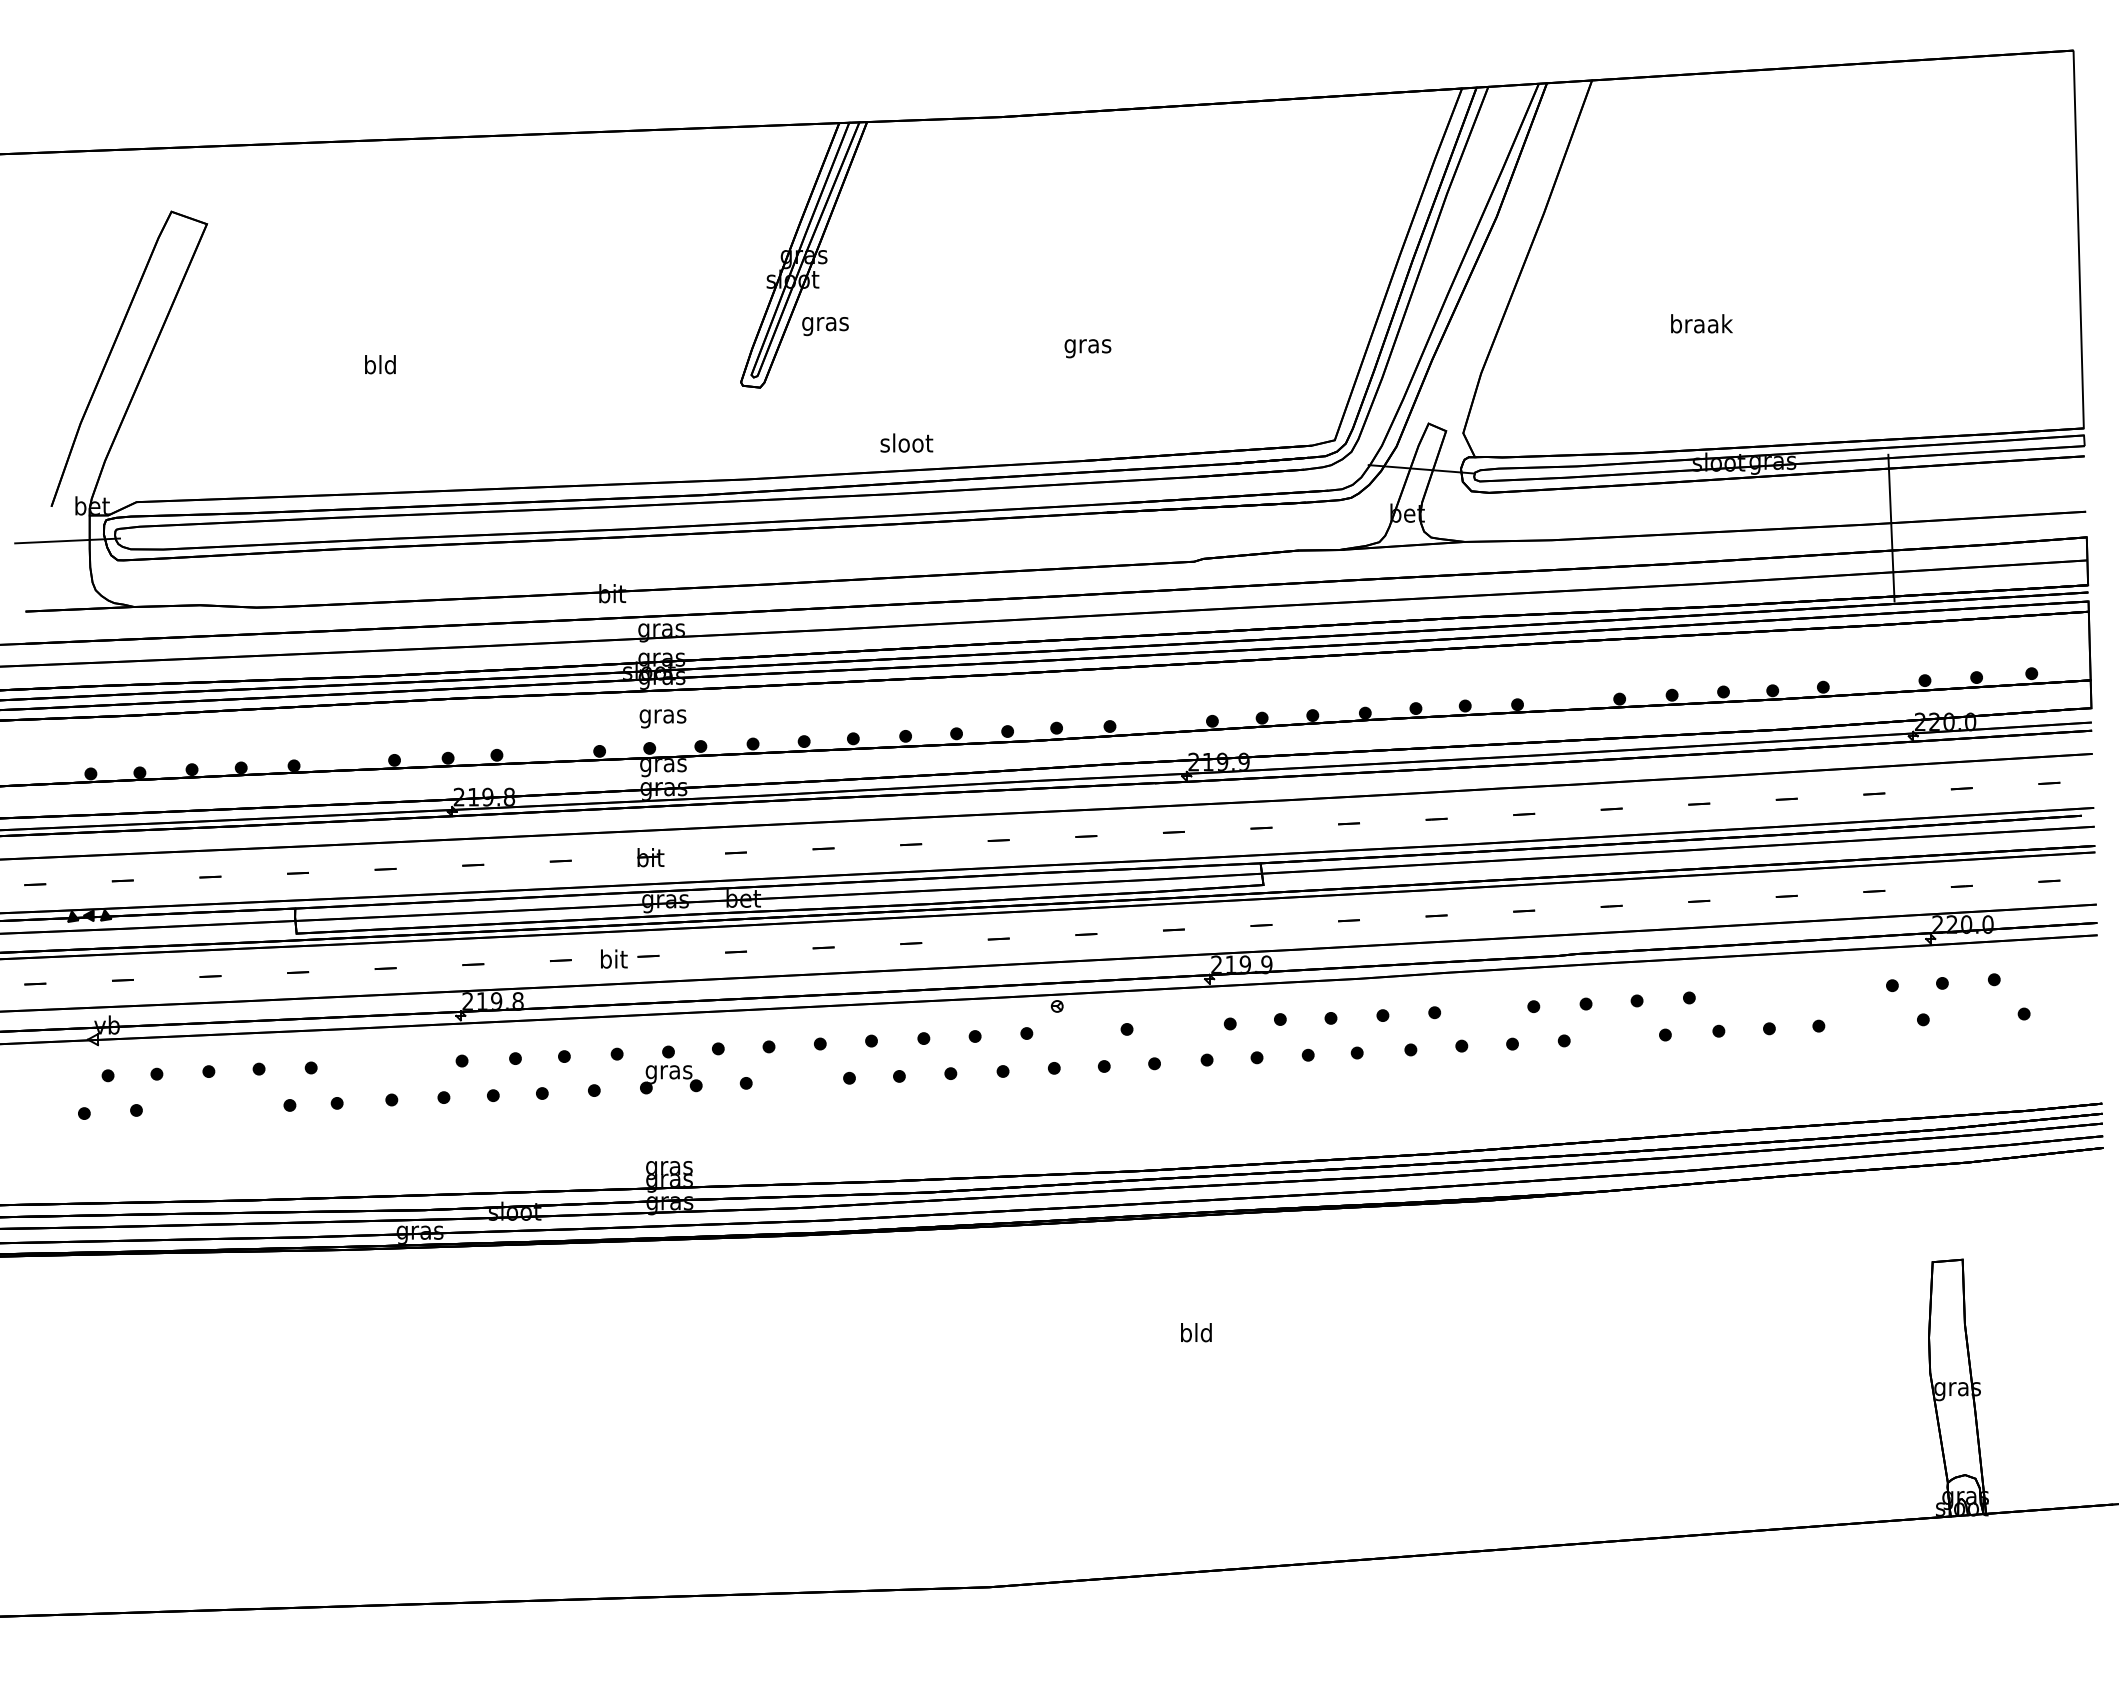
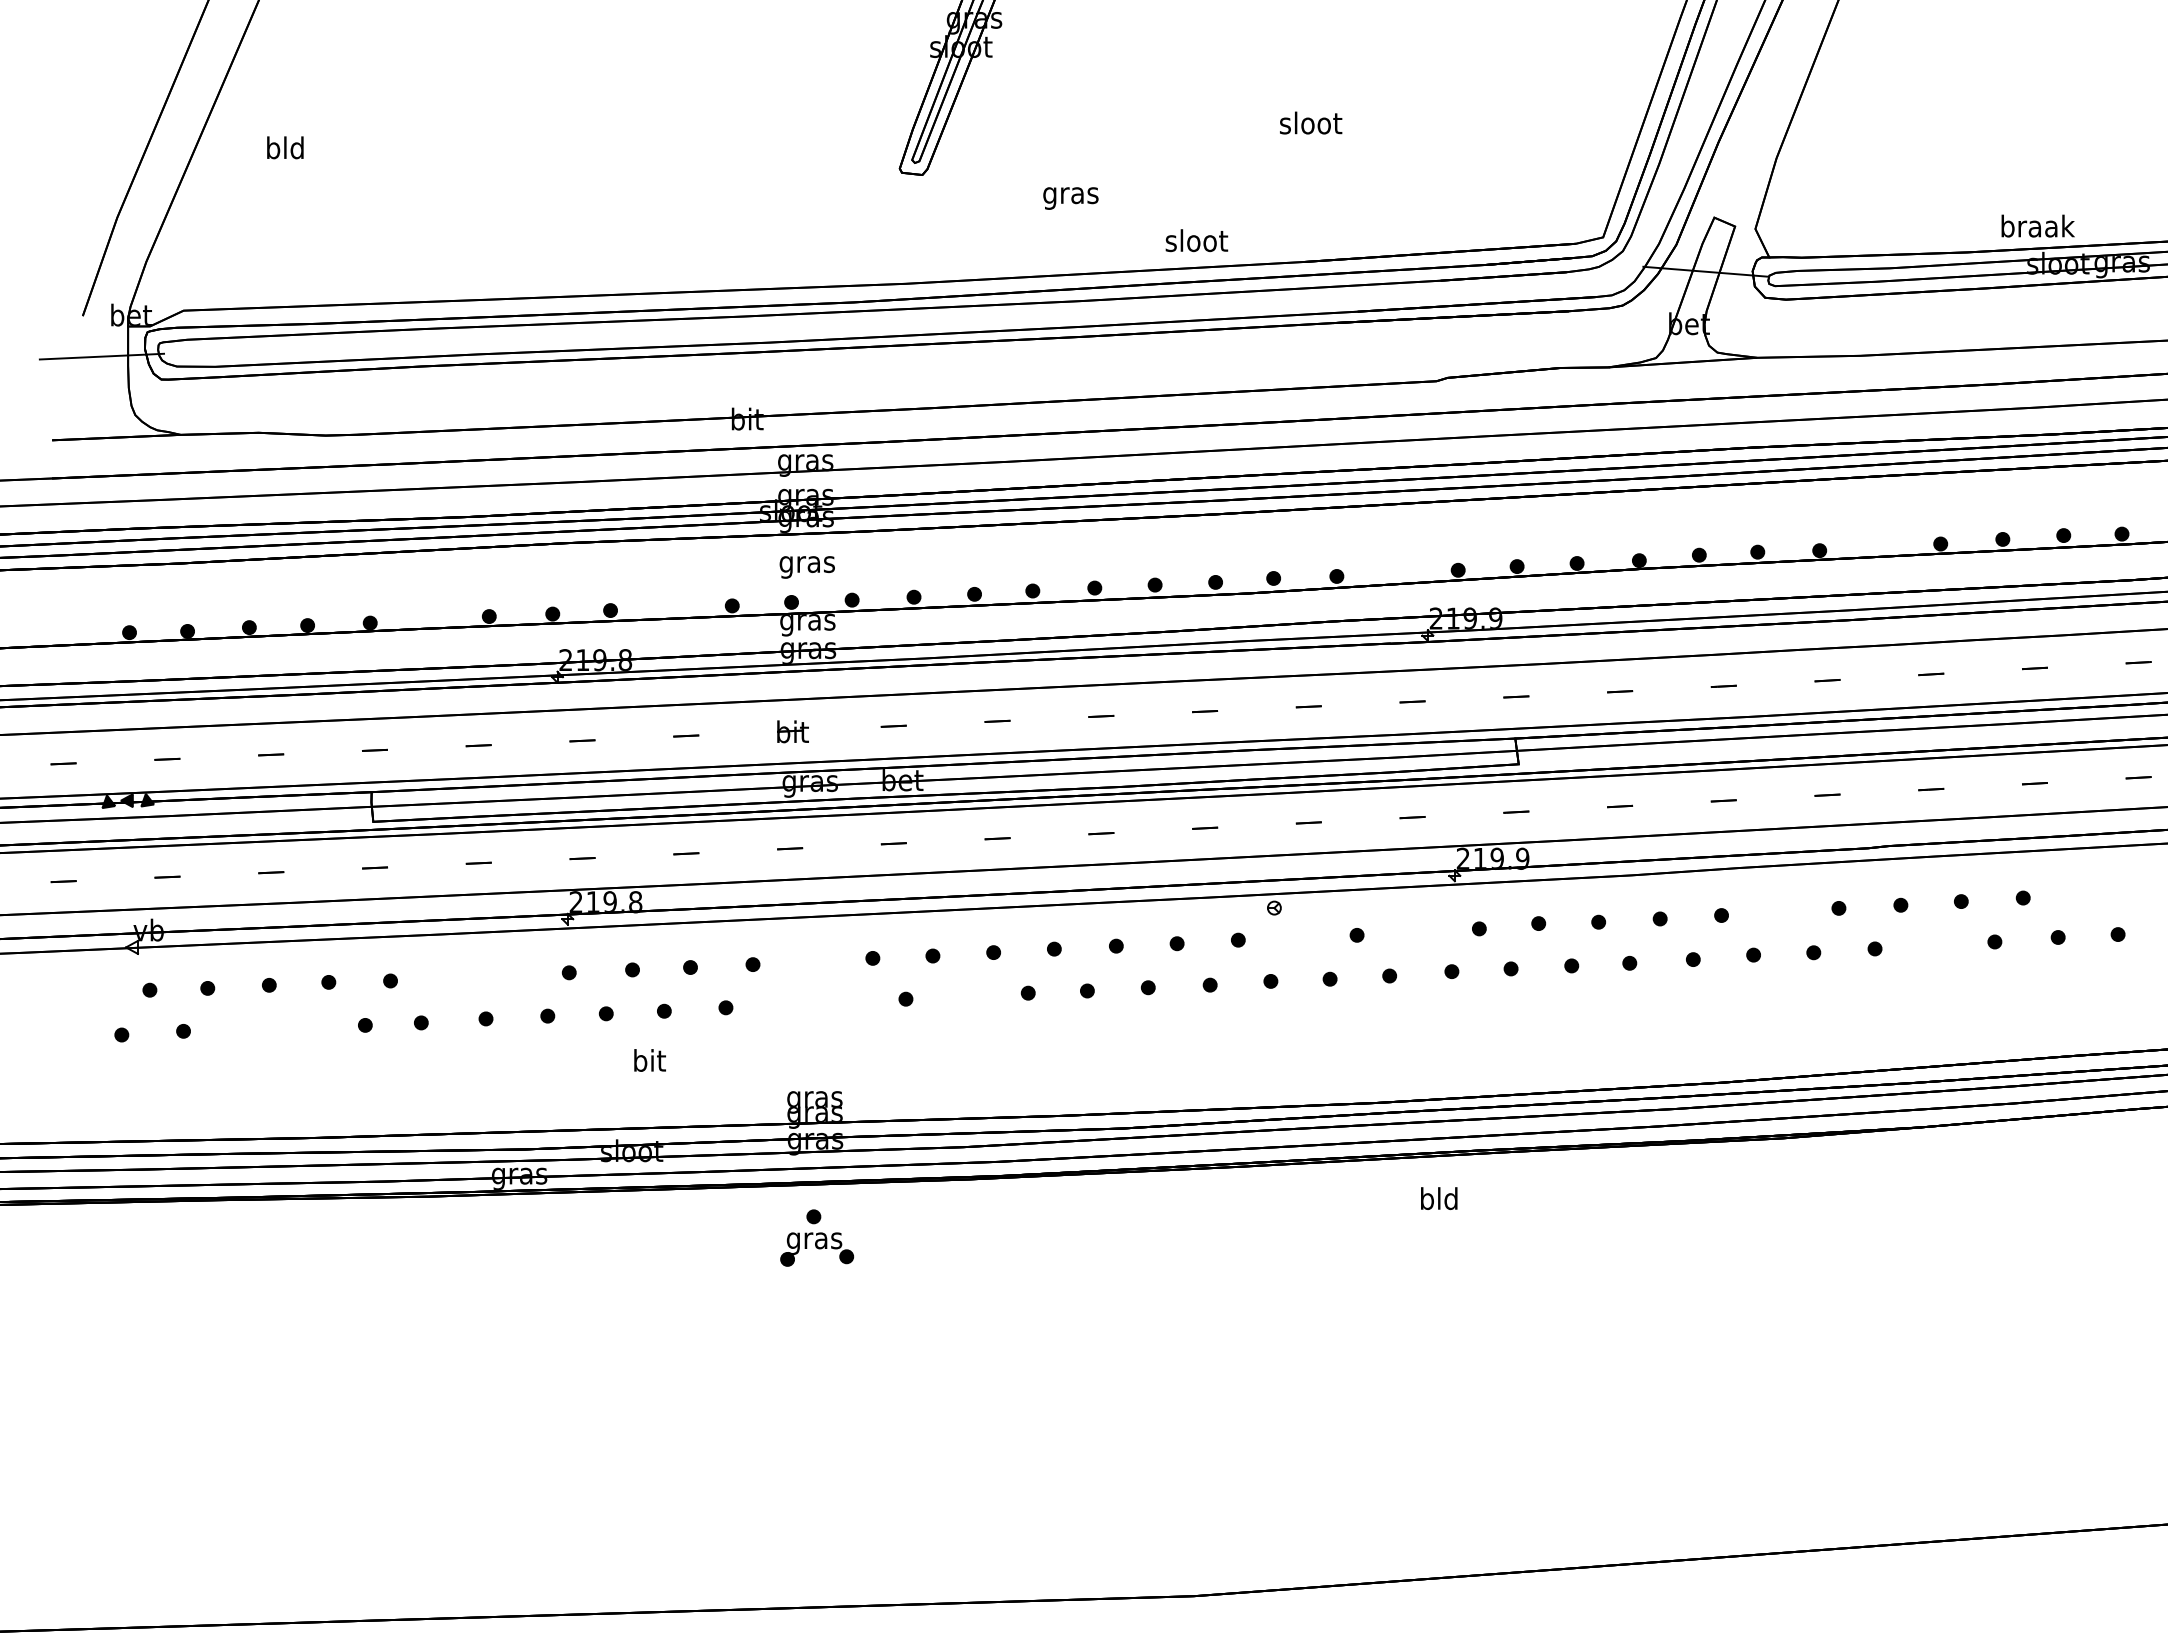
text: (1701, 323) -> (2037, 225), moved
text: (825, 326) -> (1070, 198), moved
text: (1088, 346) -> (1311, 126), gras -> sloot
text: (380, 364) -> (285, 147), moved
text: (906, 442) -> (1196, 239), moved
text: (614, 958) -> (650, 1059), moved
part: (671, 1069) -> (817, 1237), moved
text: (1196, 1332) -> (1439, 1198), moved

